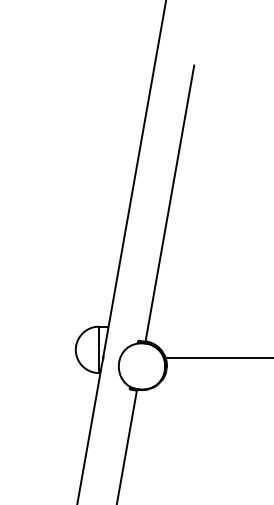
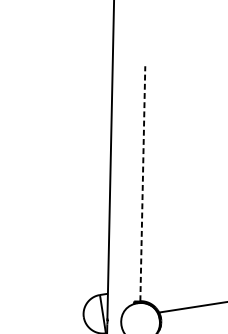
line: (169, 202) -> (142, 183), solid -> dashed

